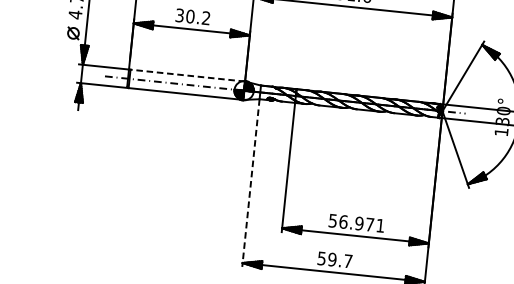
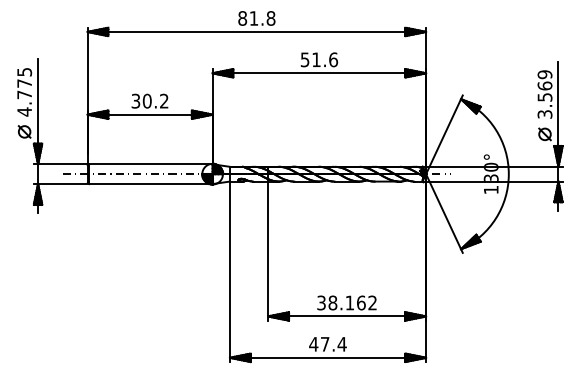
line: (188, 75) -> (151, 164), dashed -> solid
line: (251, 183) -> (230, 272), dashed -> solid
text: (356, 222) -> (346, 302), 56.971 -> 38.162
text: (334, 260) -> (327, 344), 59.7 -> 47.4

